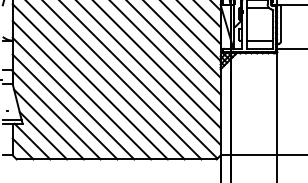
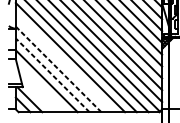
line: (81, 90) -> (64, 63), removed
line: (73, 98) -> (58, 69), solid -> dashed
line: (64, 106) -> (52, 74), solid -> dashed
line: (48, 124) -> (41, 87), removed
line: (43, 135) -> (37, 95), removed

